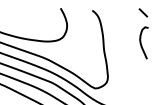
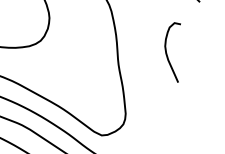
curve: (141, 42) -> (167, 51), moved

